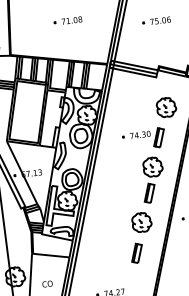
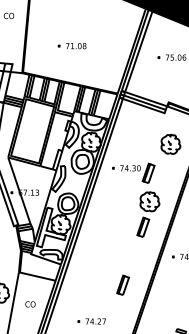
part: (67, 21) -> (71, 46), moved
part: (143, 138) -> (133, 172), moved
part: (141, 221) -> (131, 254), removed

